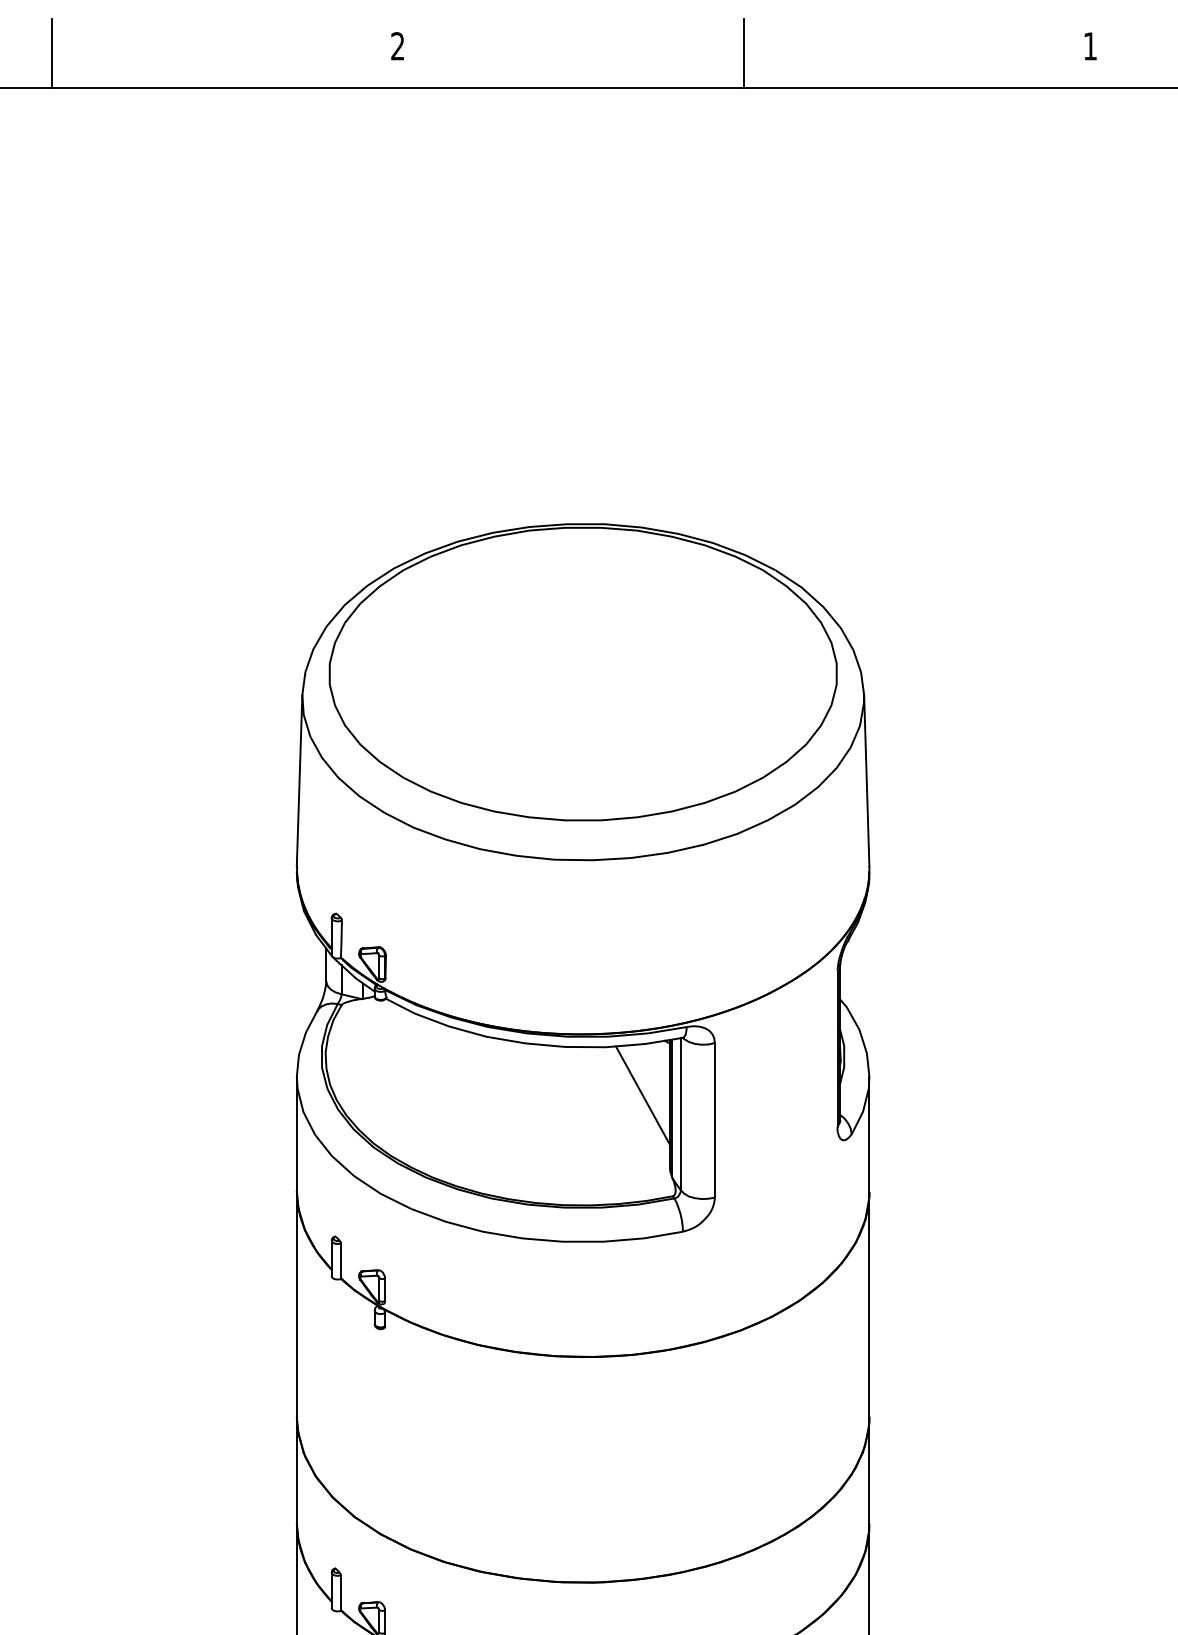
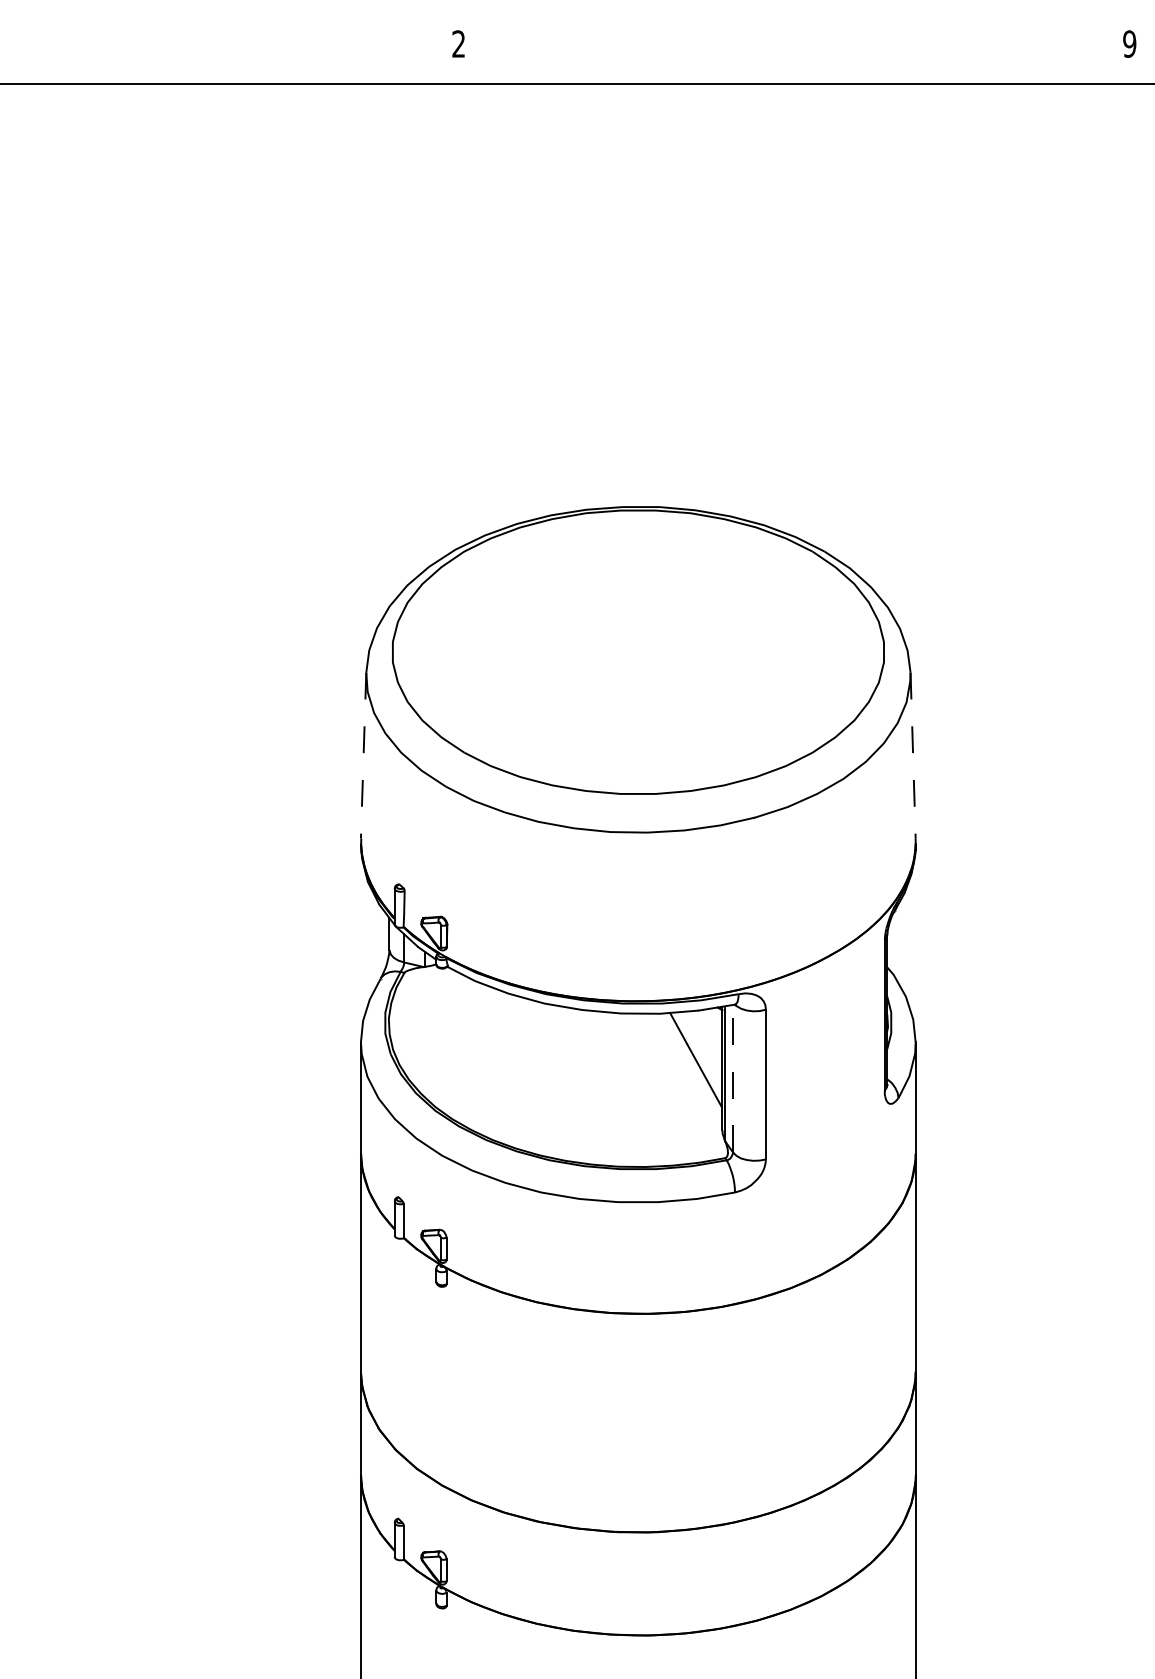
text: (1090, 45) -> (1129, 43), 1 -> 9
line: (51, 52) -> (123, 50), removed
line: (744, 52) -> (794, 50), removed
line: (299, 780) -> (363, 755), solid -> dashed
line: (867, 780) -> (913, 755), solid -> dashed
line: (680, 1114) -> (732, 1078), solid -> dashed

